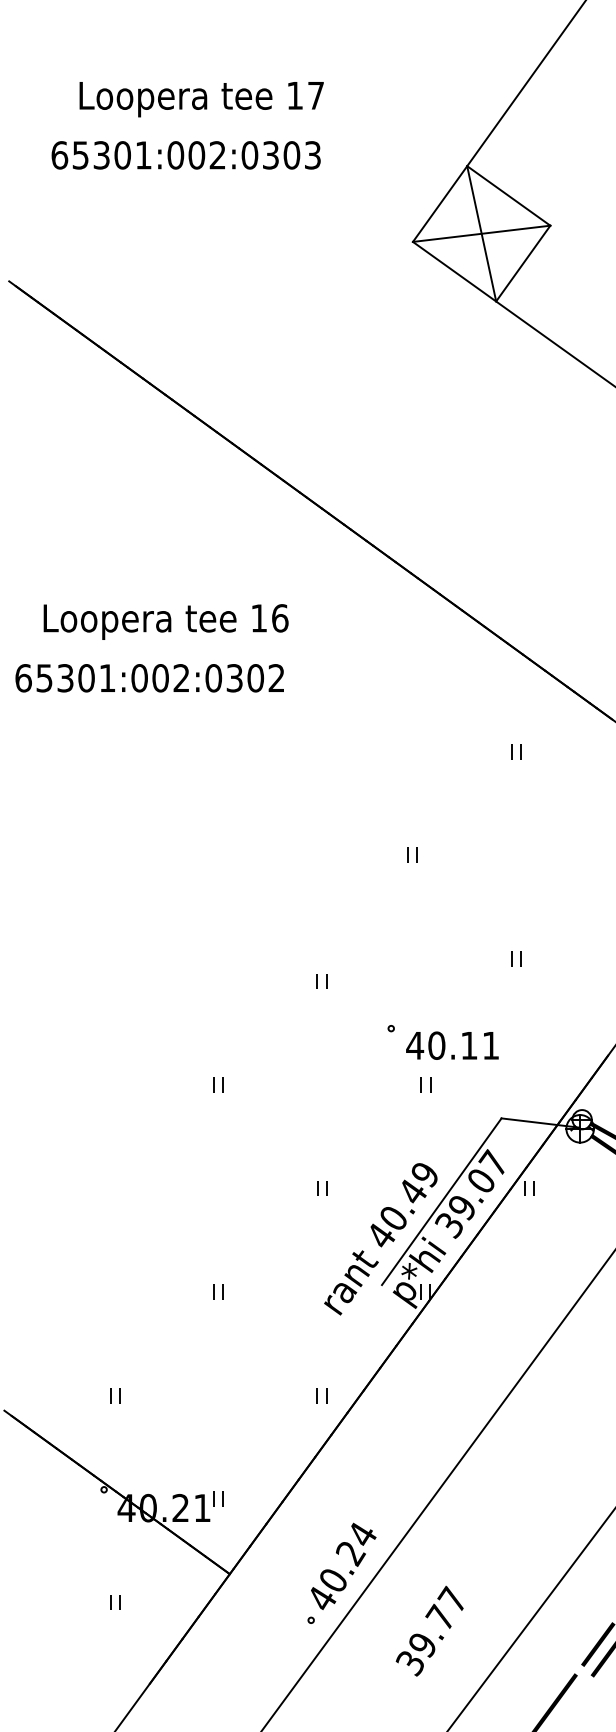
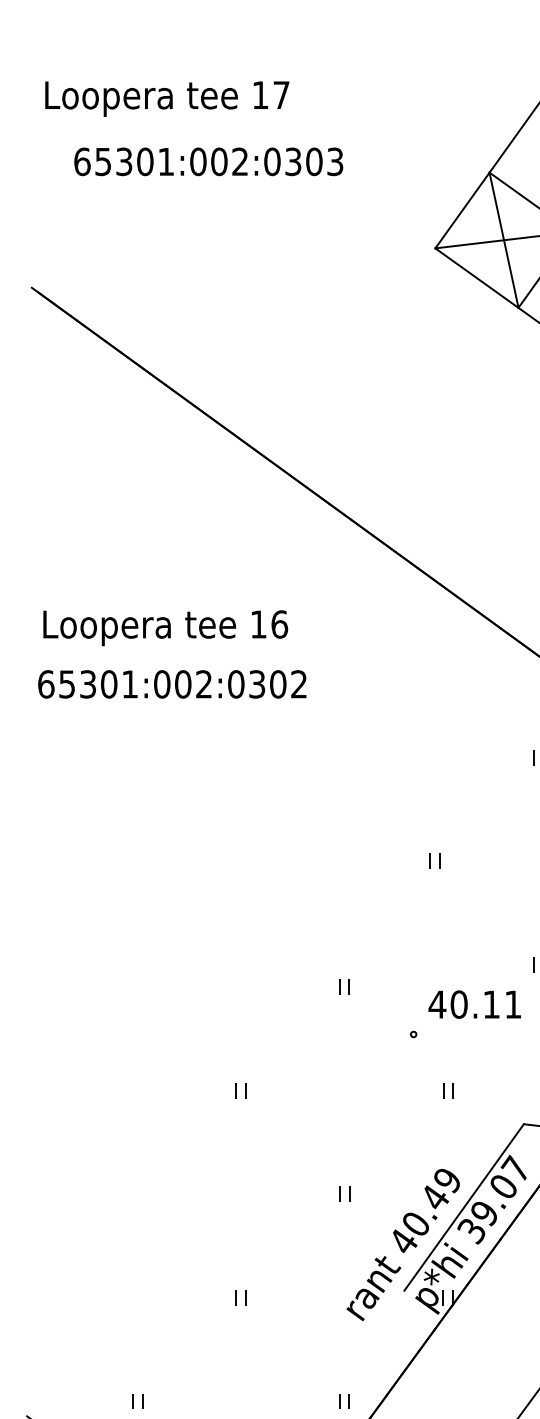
text: (201, 99) -> (167, 99), moved
text: (165, 621) -> (165, 627), moved
text: (452, 1045) -> (474, 1004), moved

